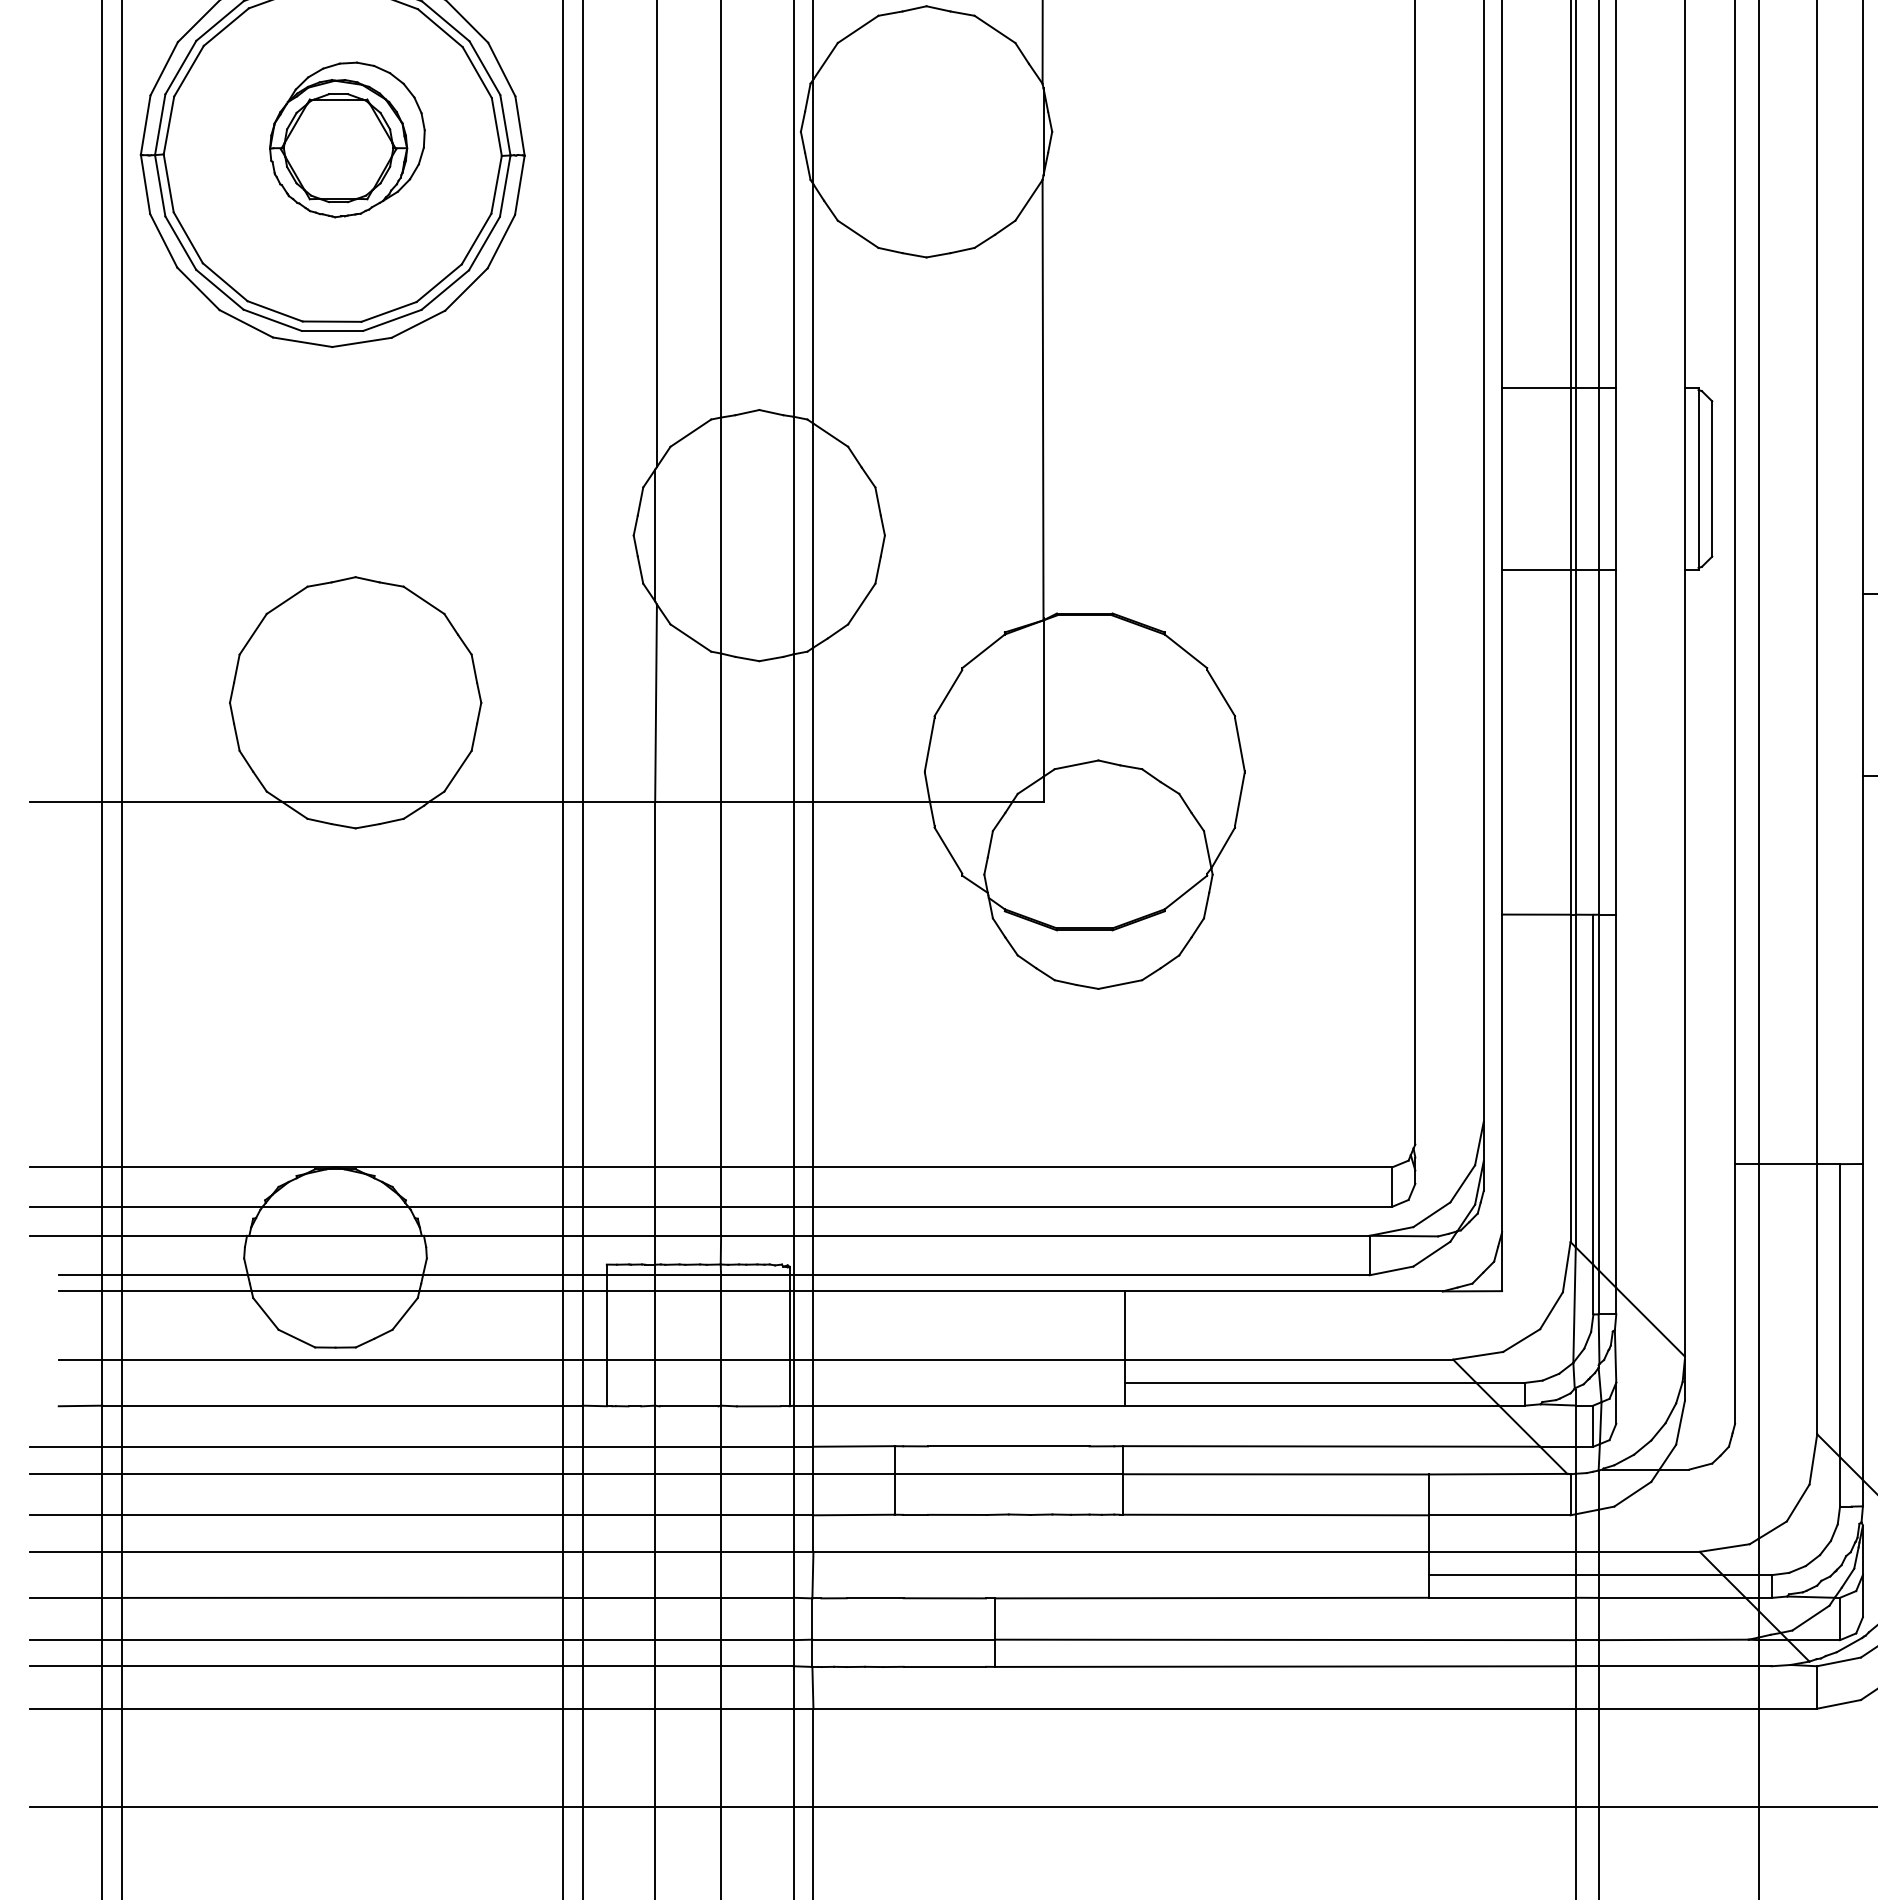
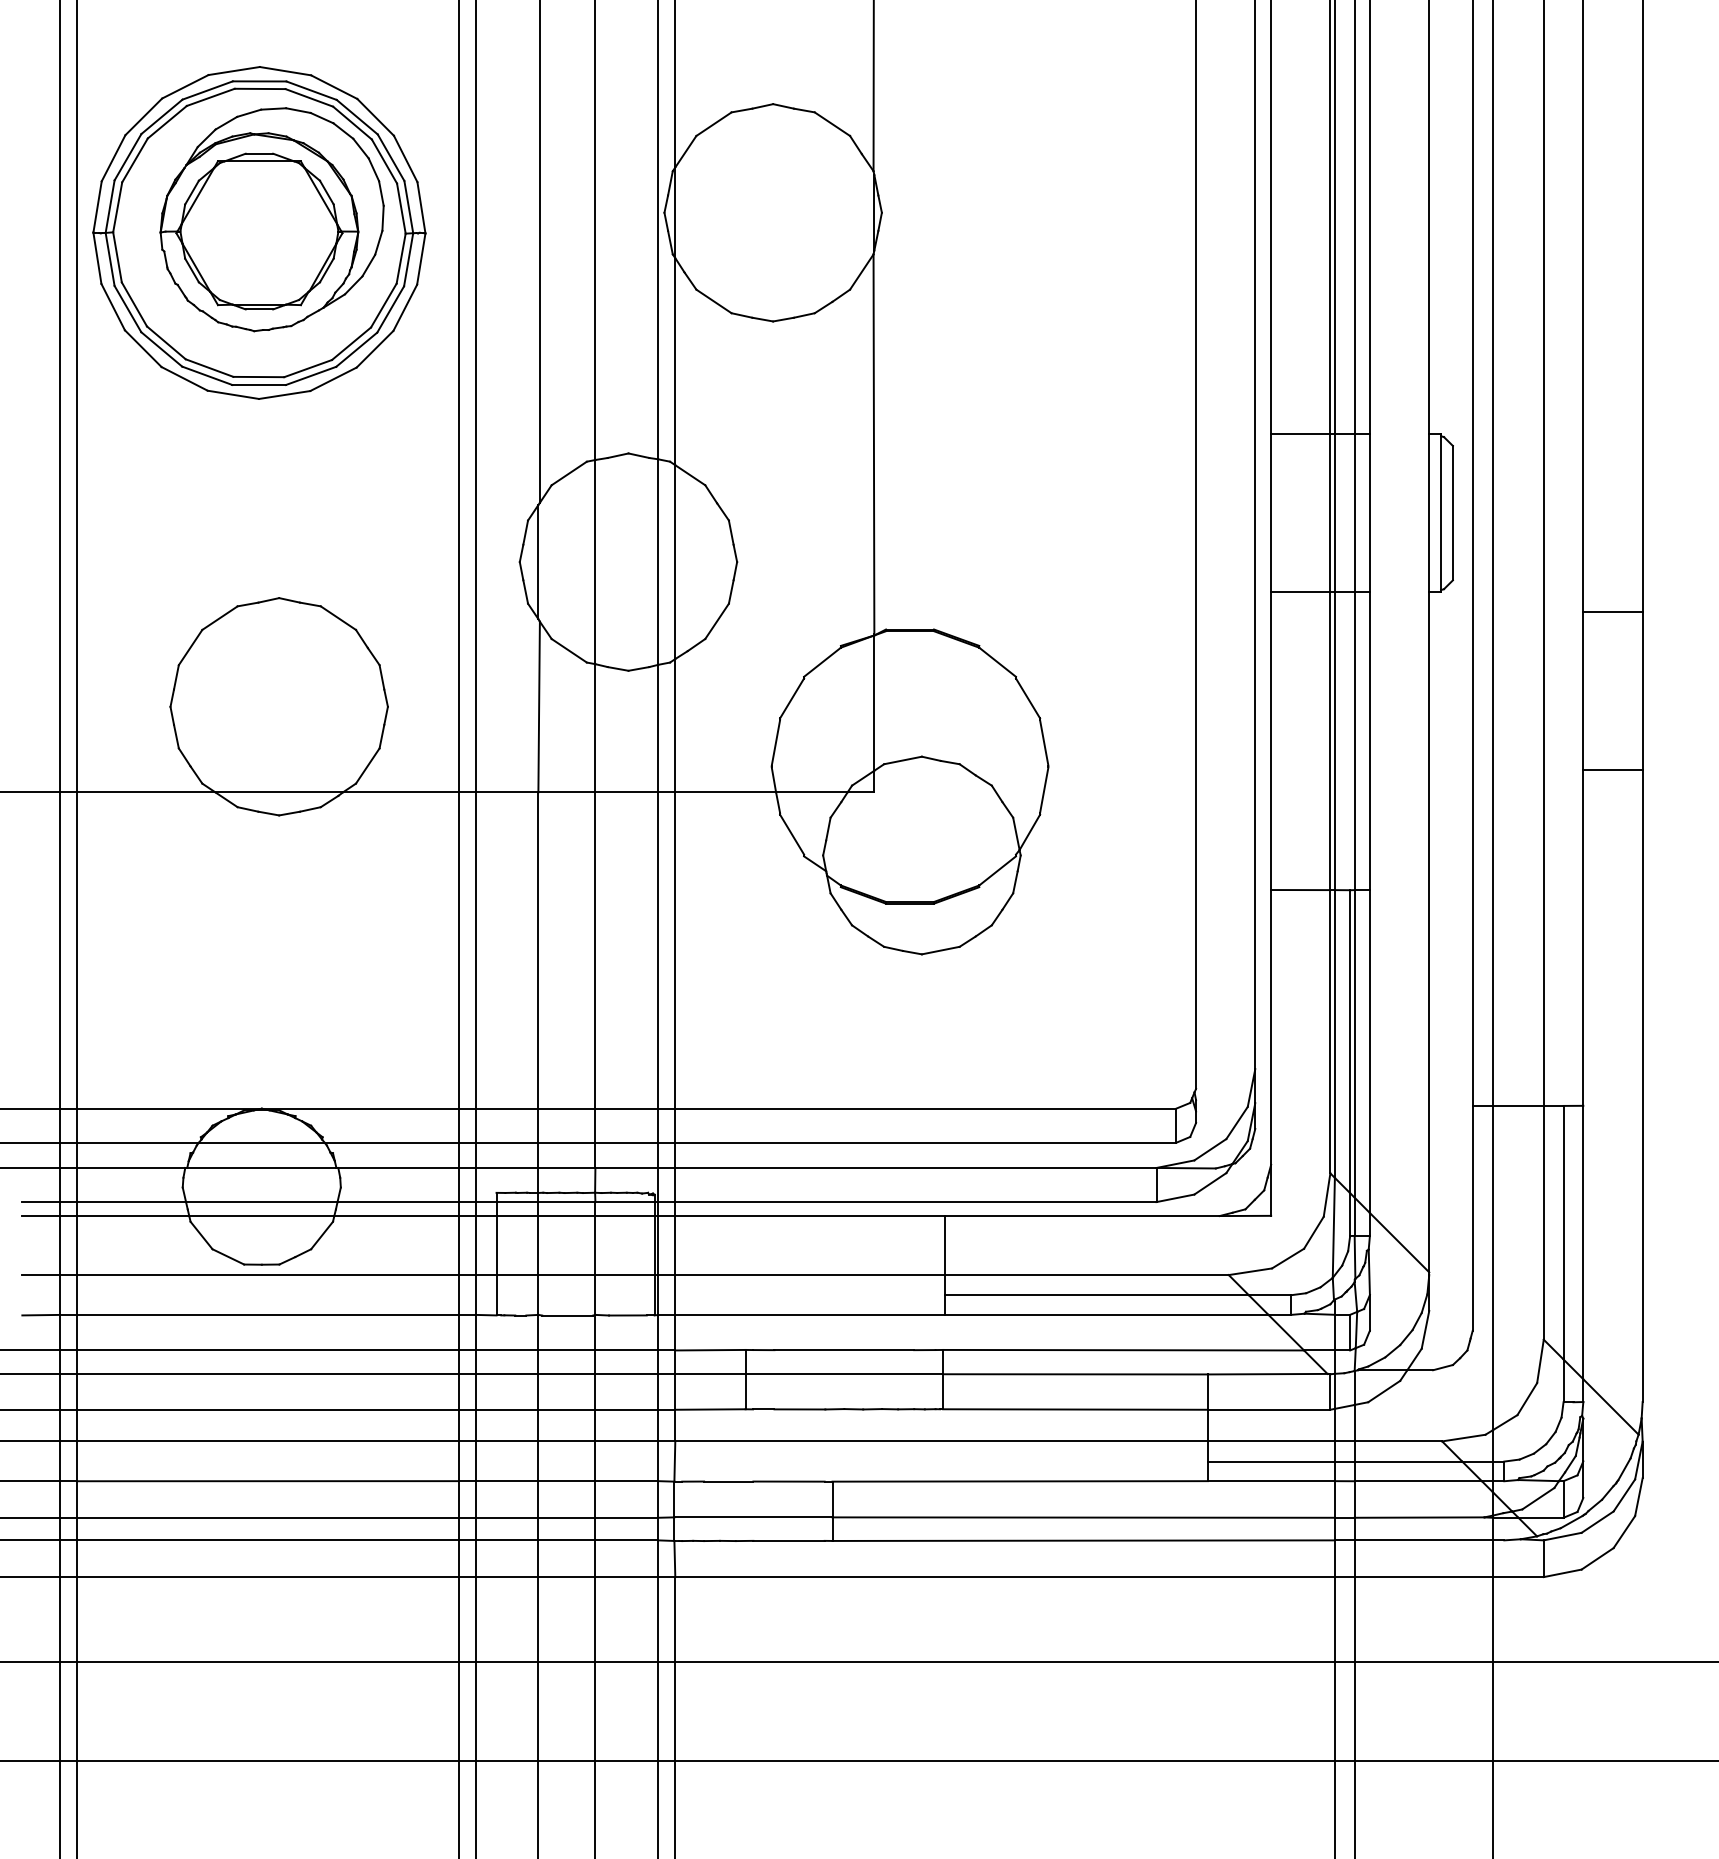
part: (346, 139) -> (271, 219), size x1.67

